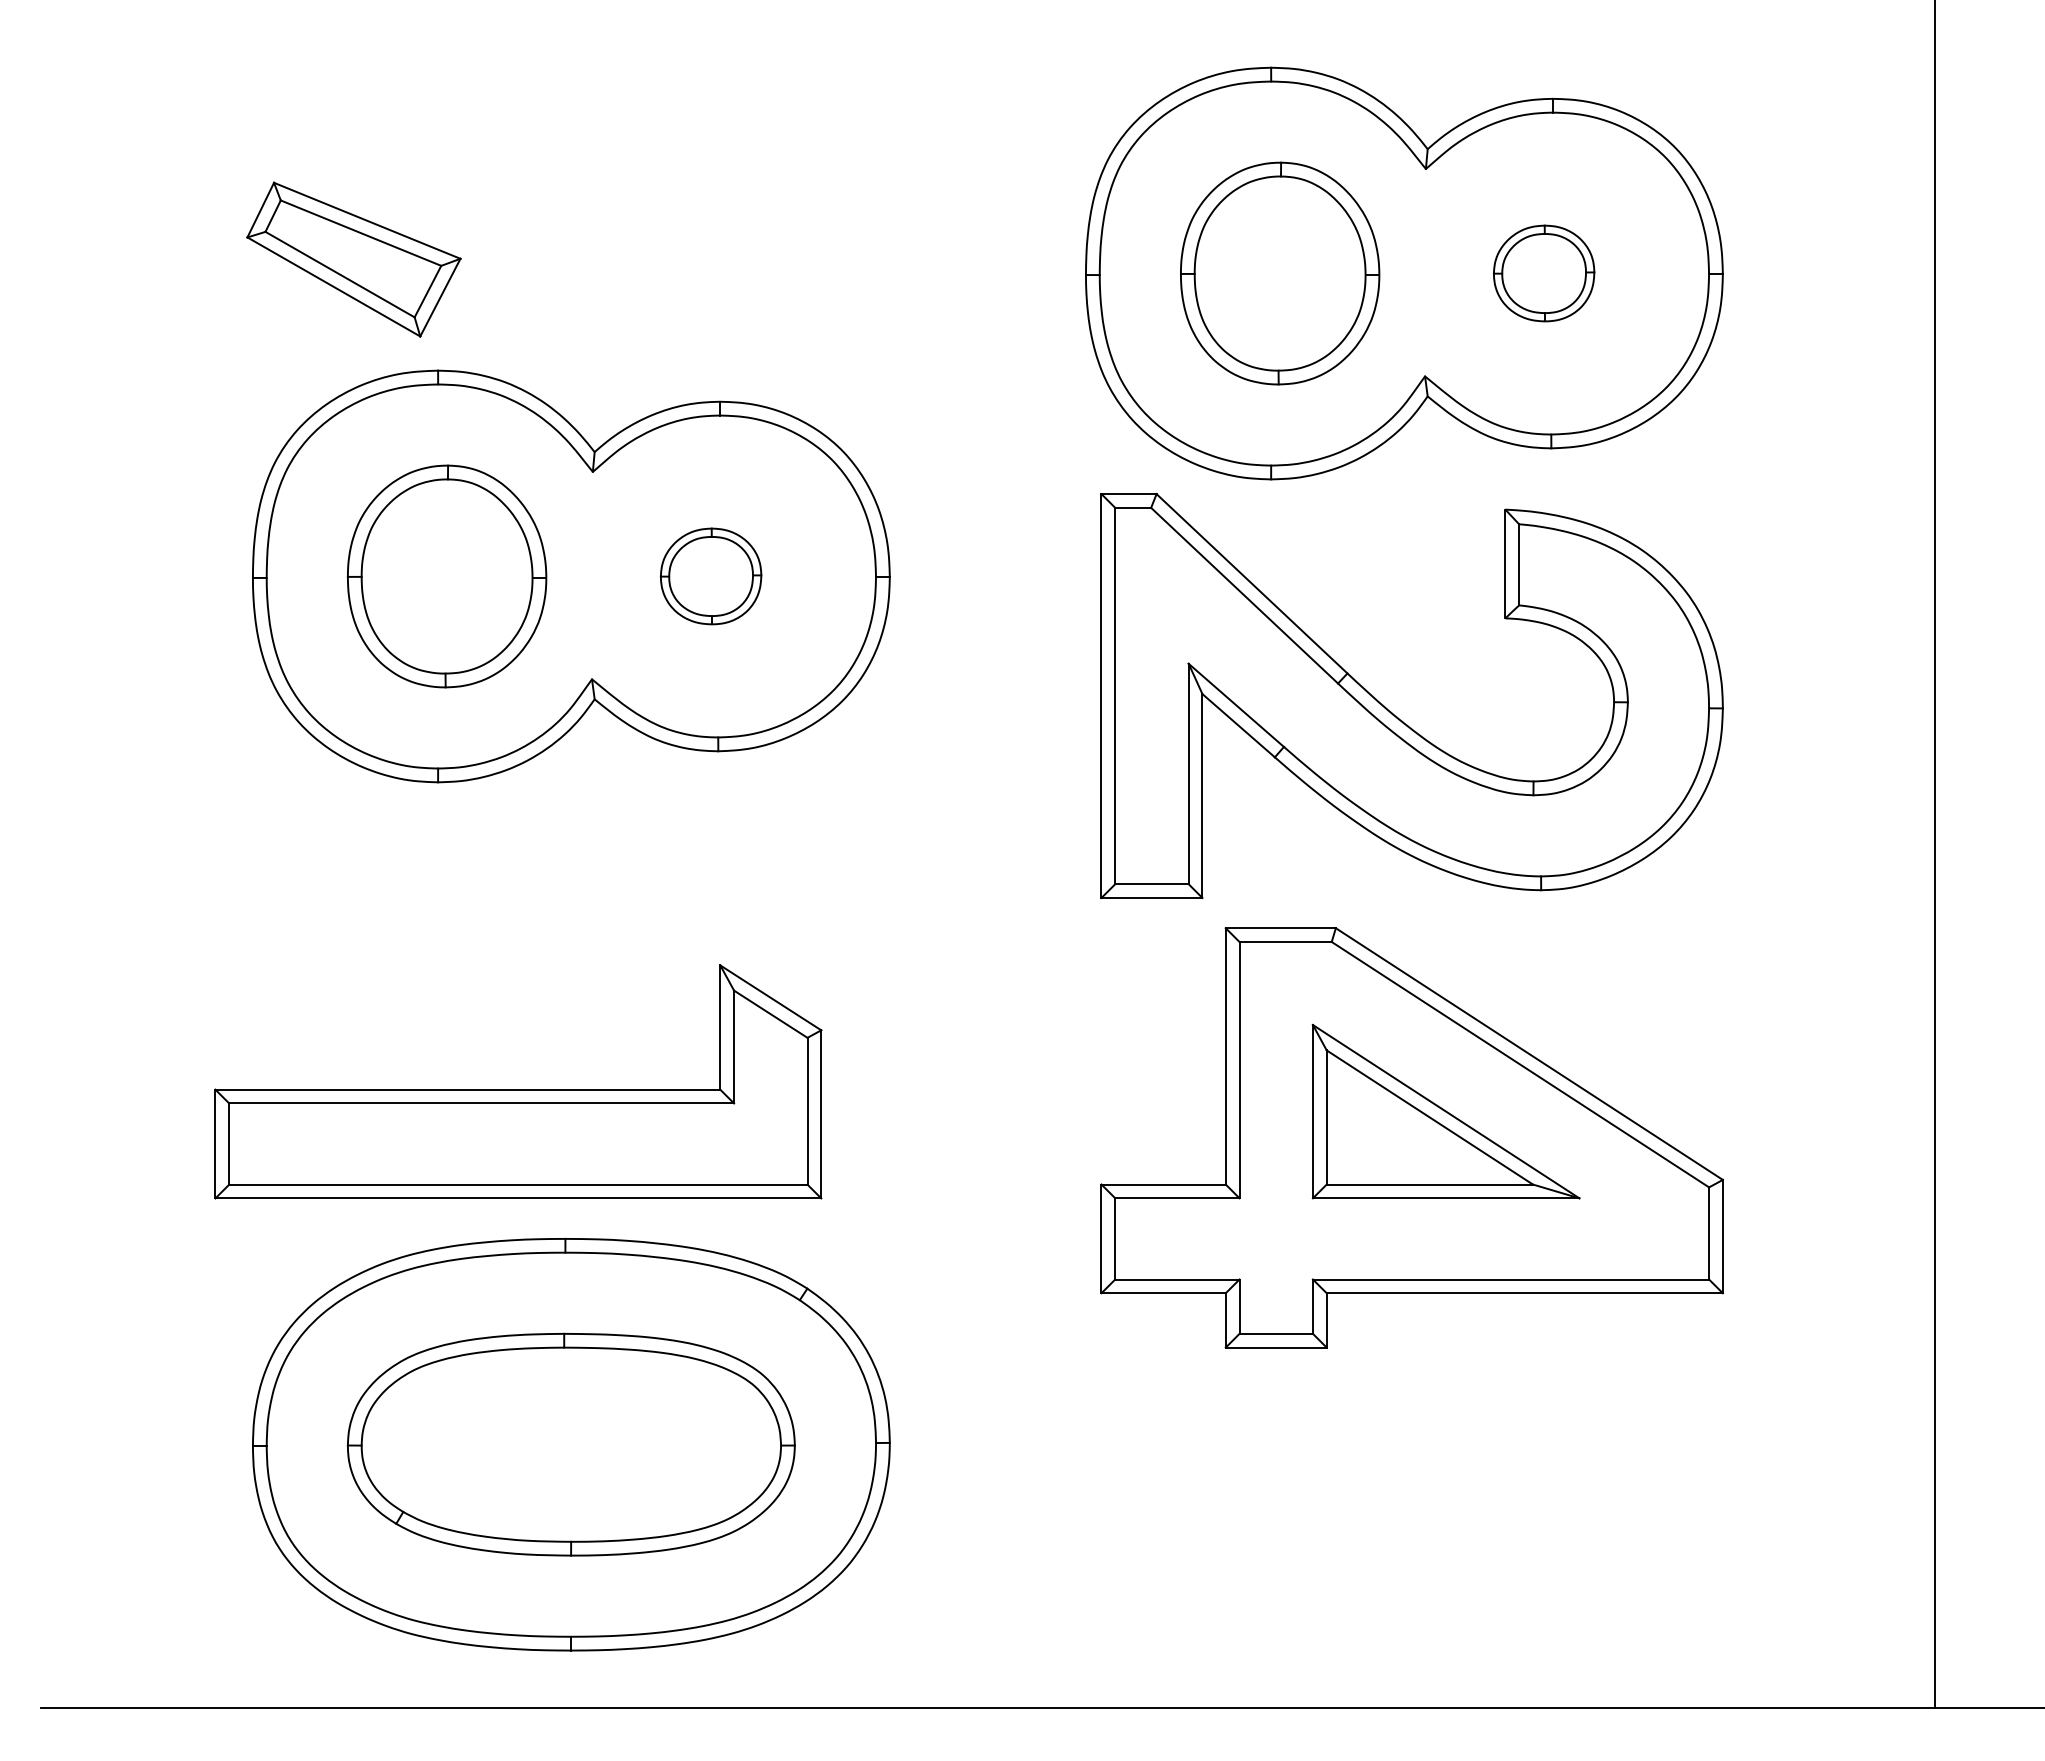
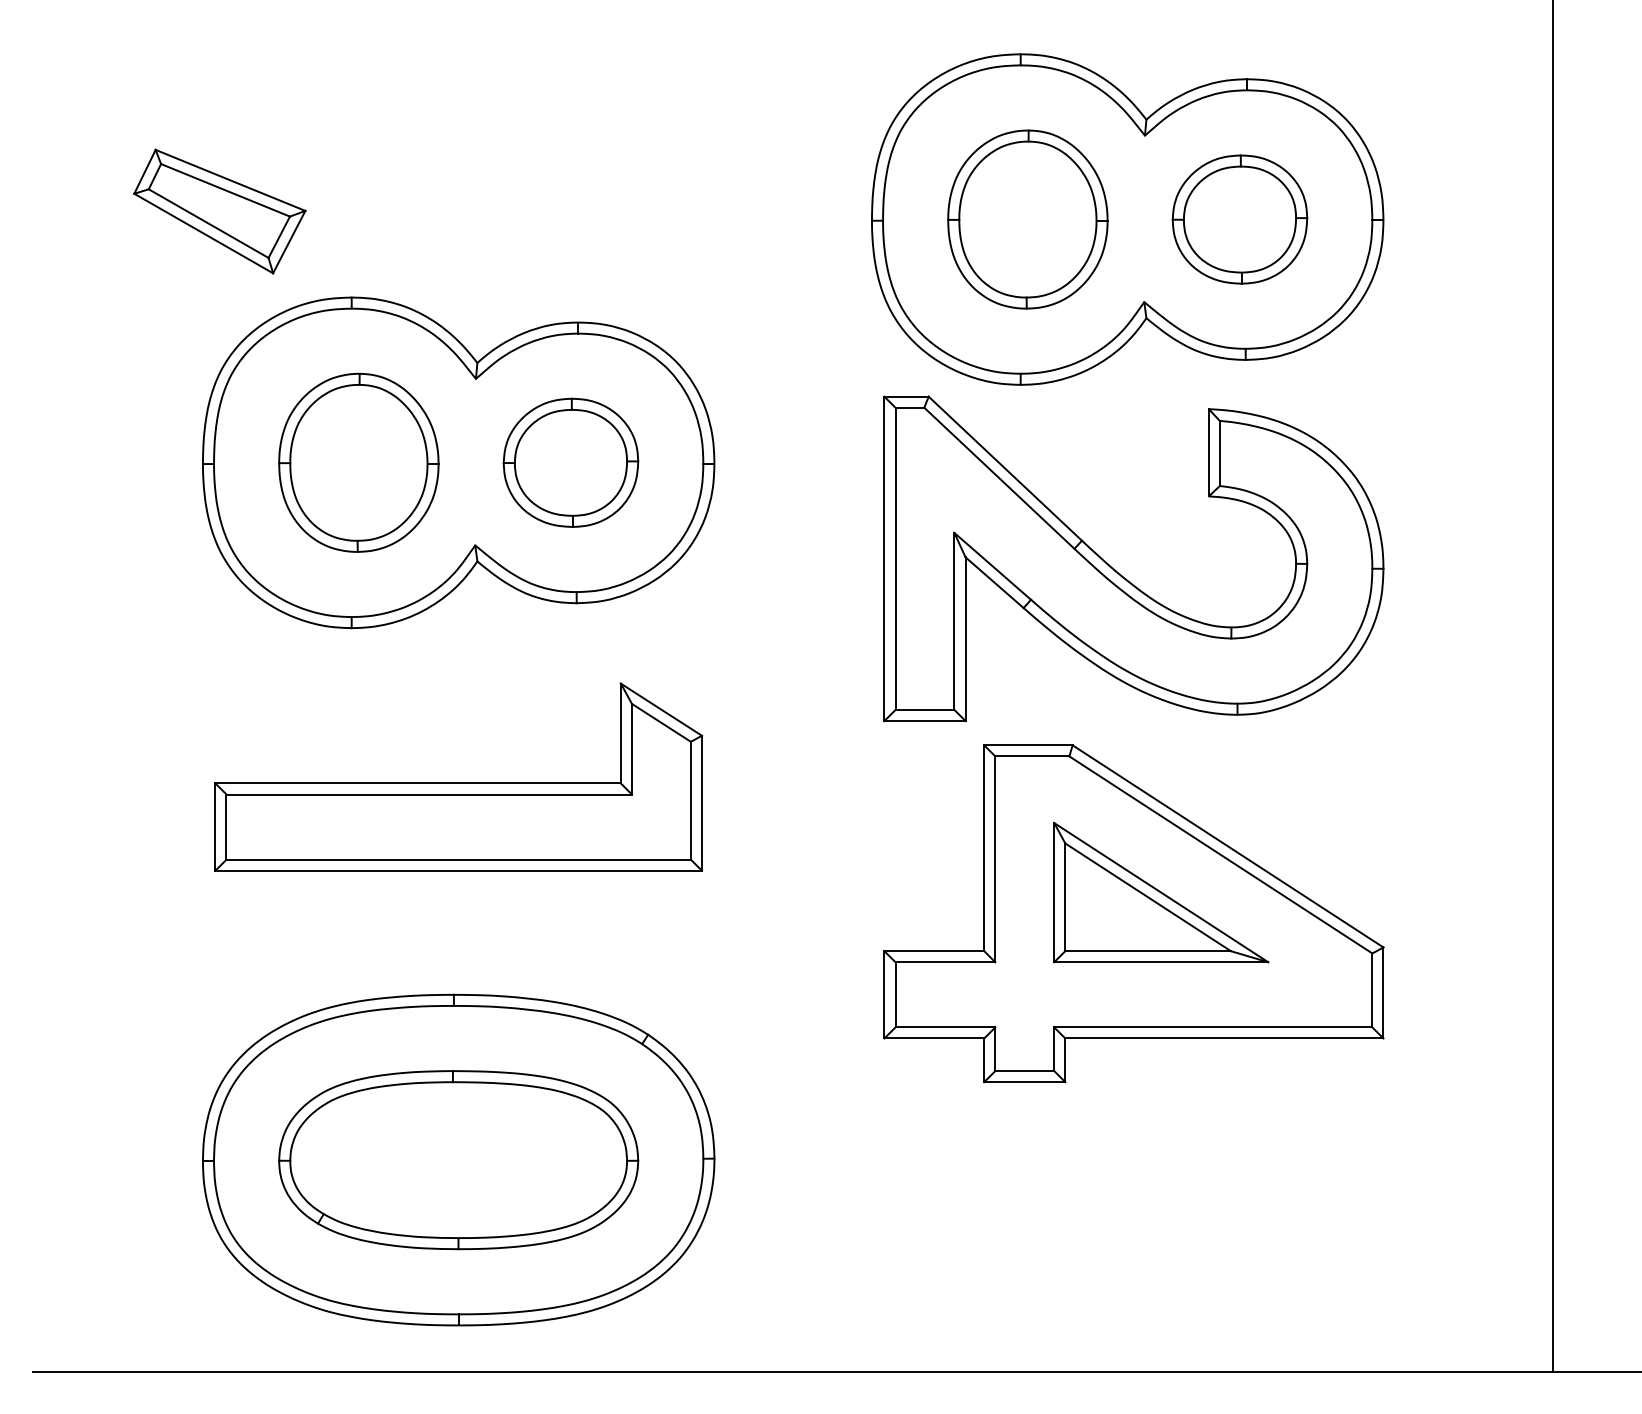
part: (353, 259) -> (219, 211), moved
part: (1543, 273) -> (1239, 219), size x1.67
part: (710, 576) -> (570, 462), size x1.67
part: (518, 1089) -> (458, 783), moved

